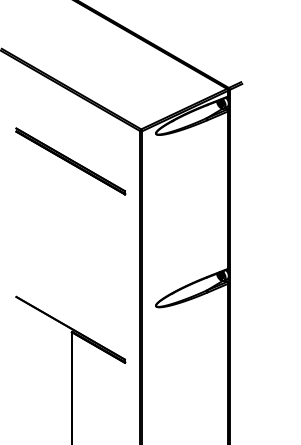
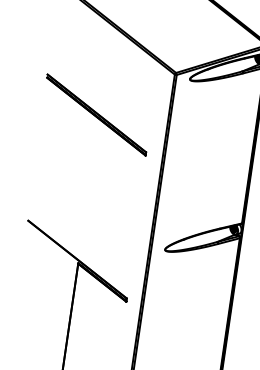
part: (70, 161) -> (96, 115), moved

